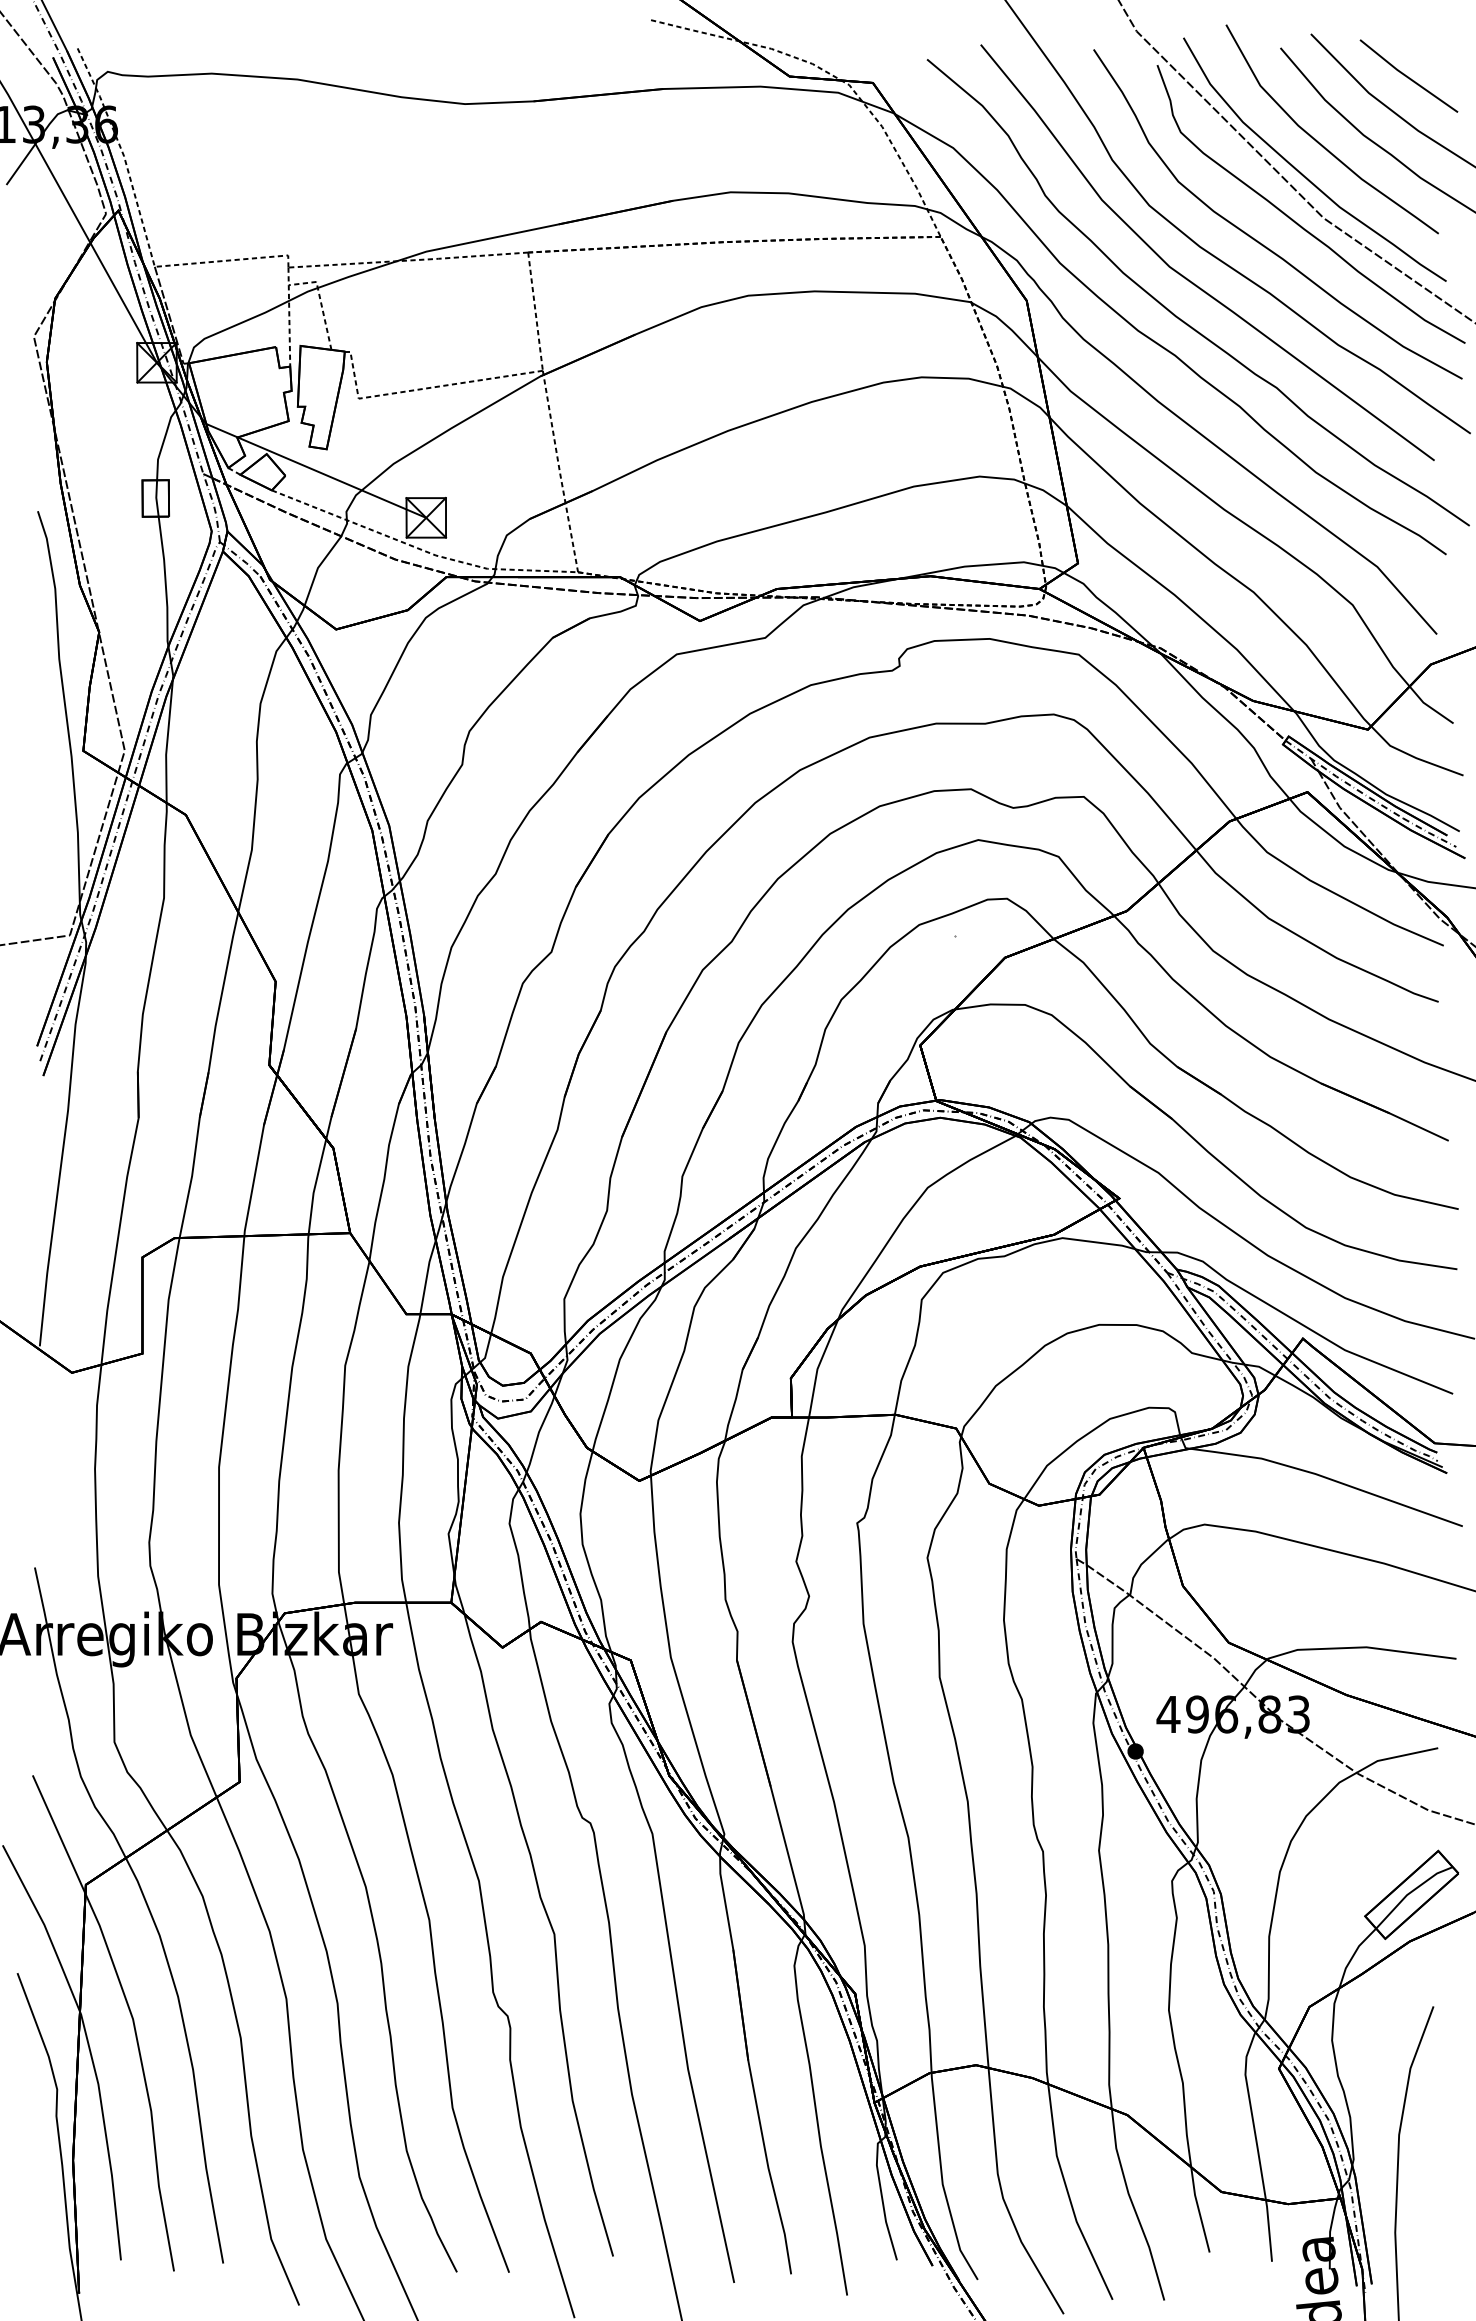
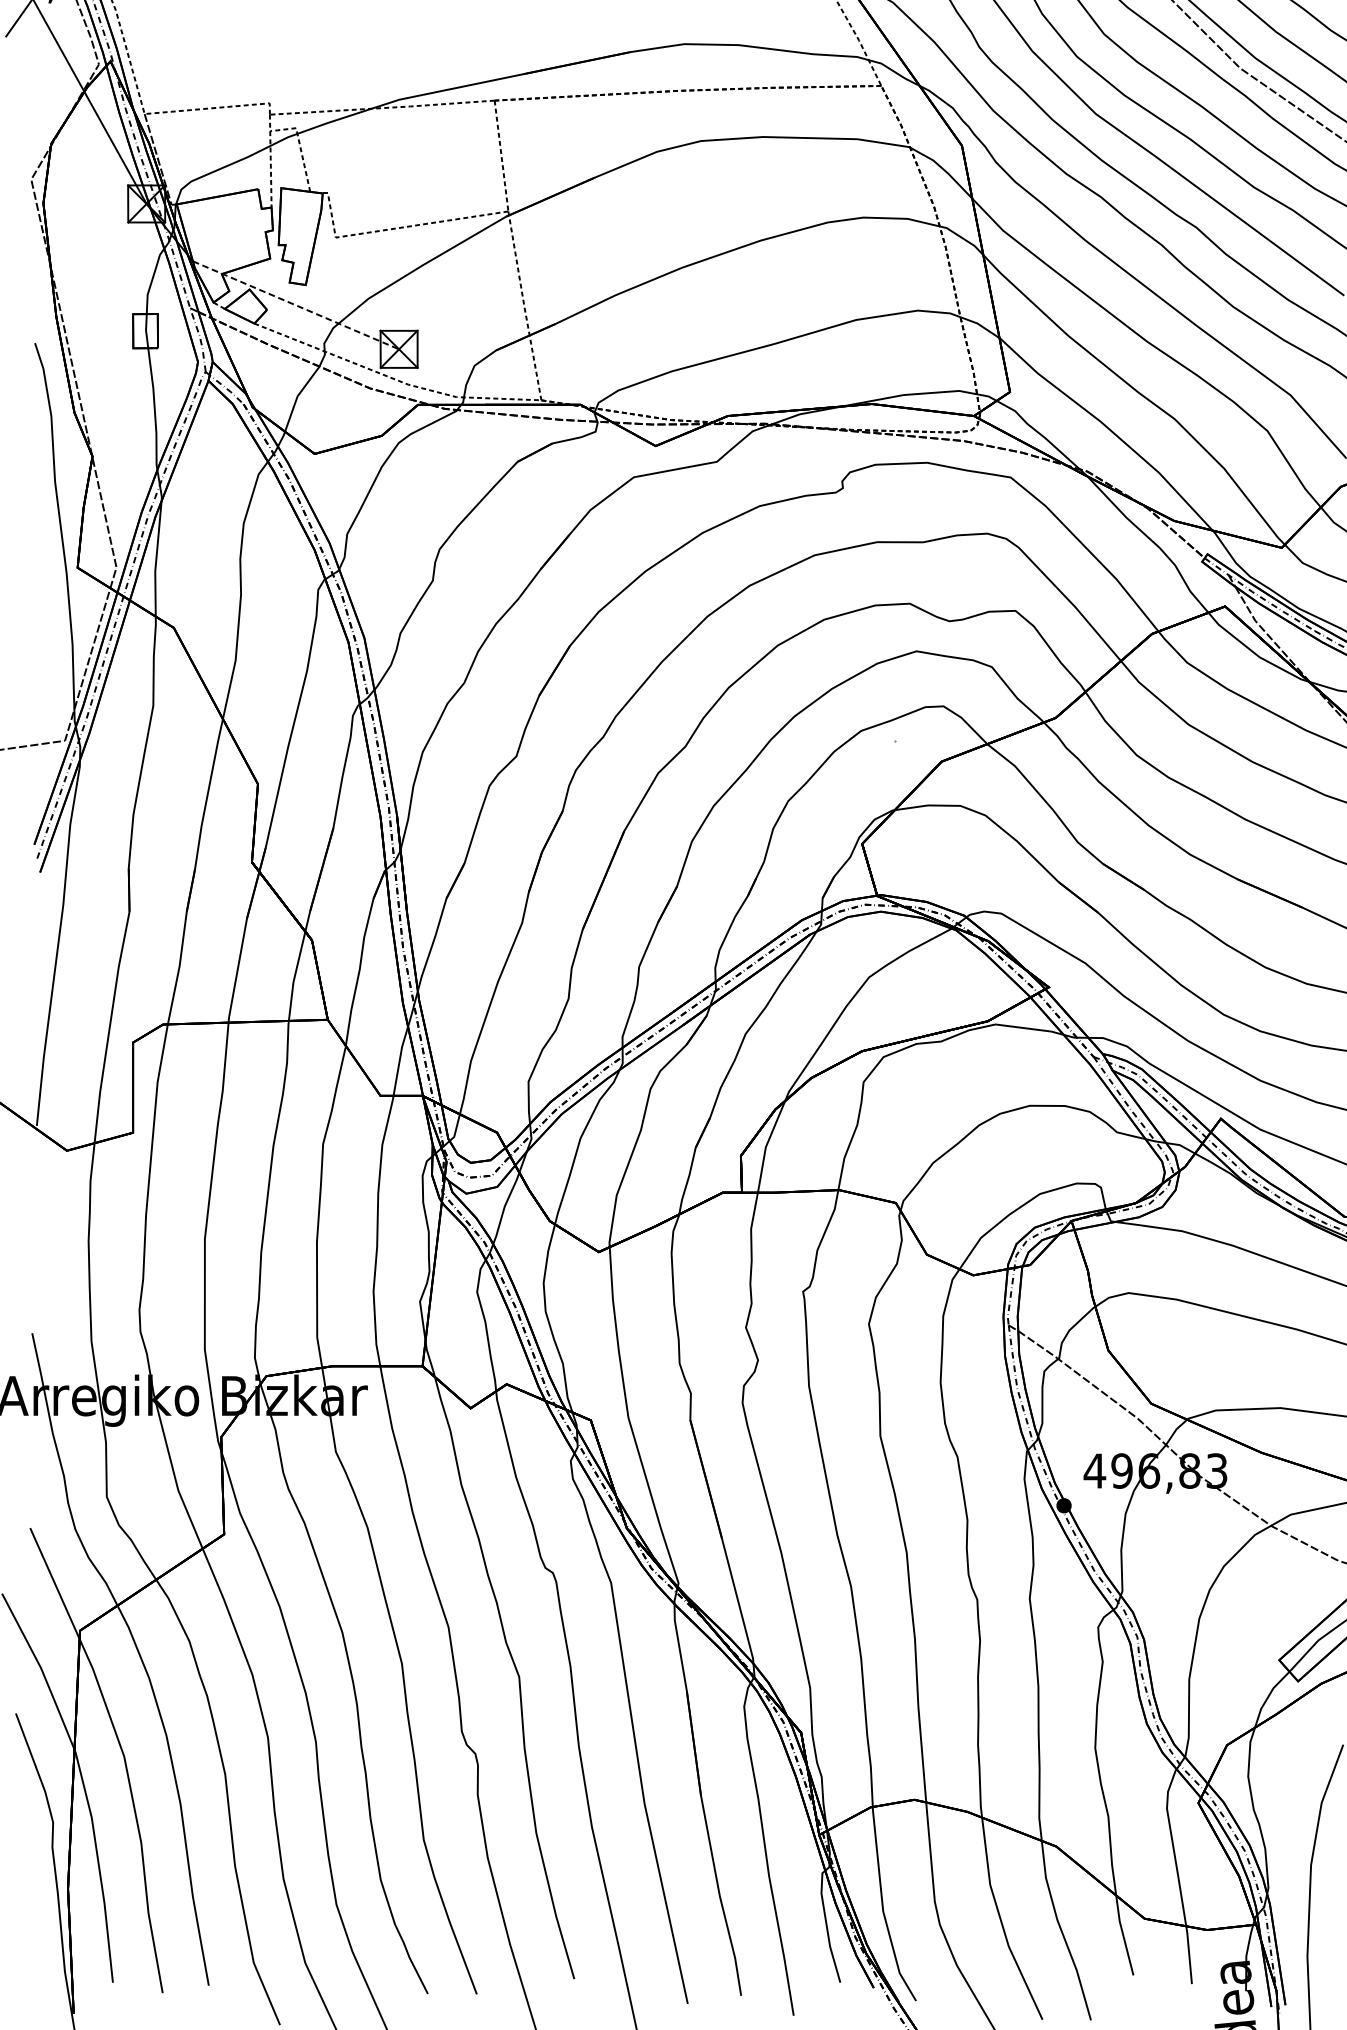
line: (316, 470) -> (296, 304), solid -> dashed

